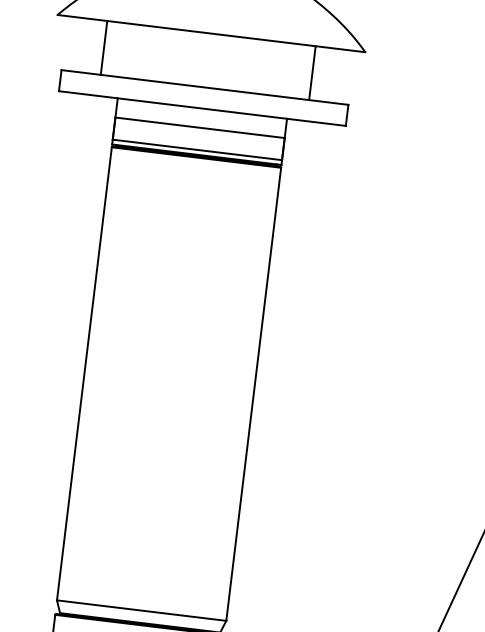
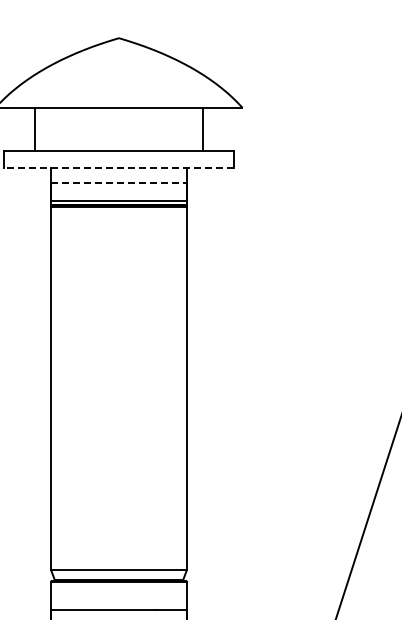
line: (201, 108) -> (118, 167), solid -> dashed
line: (199, 128) -> (118, 183), solid -> dashed

